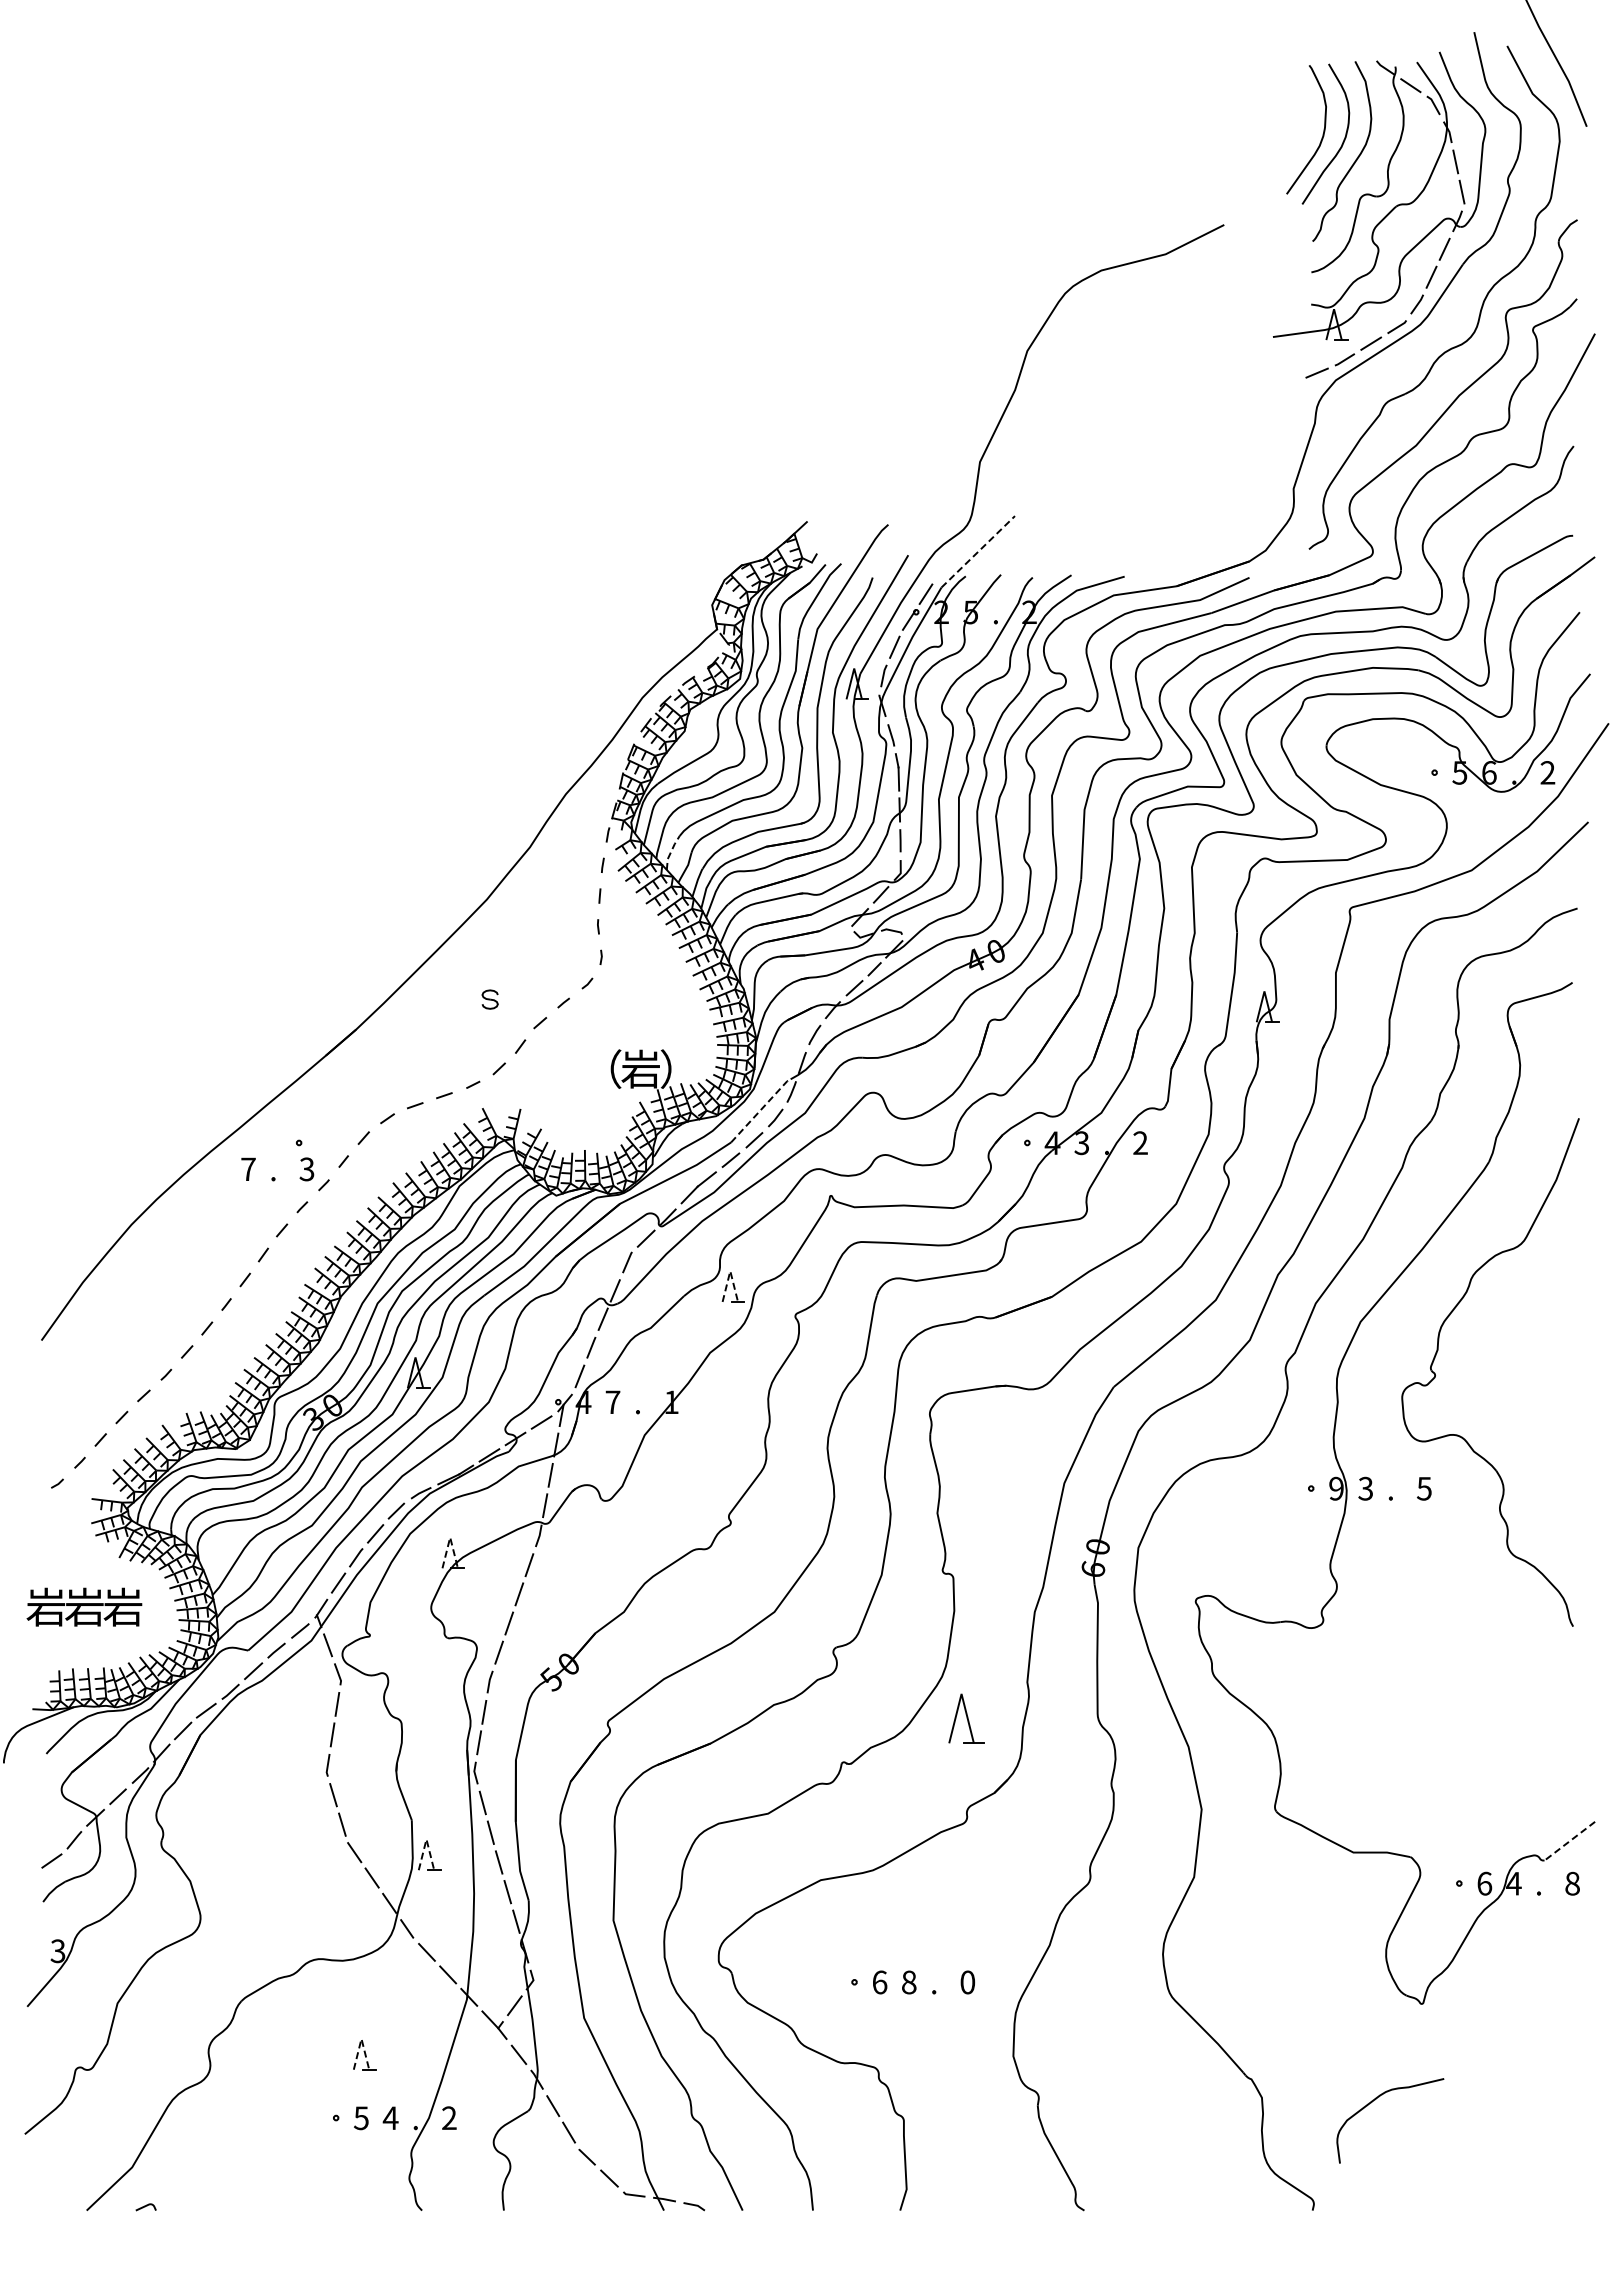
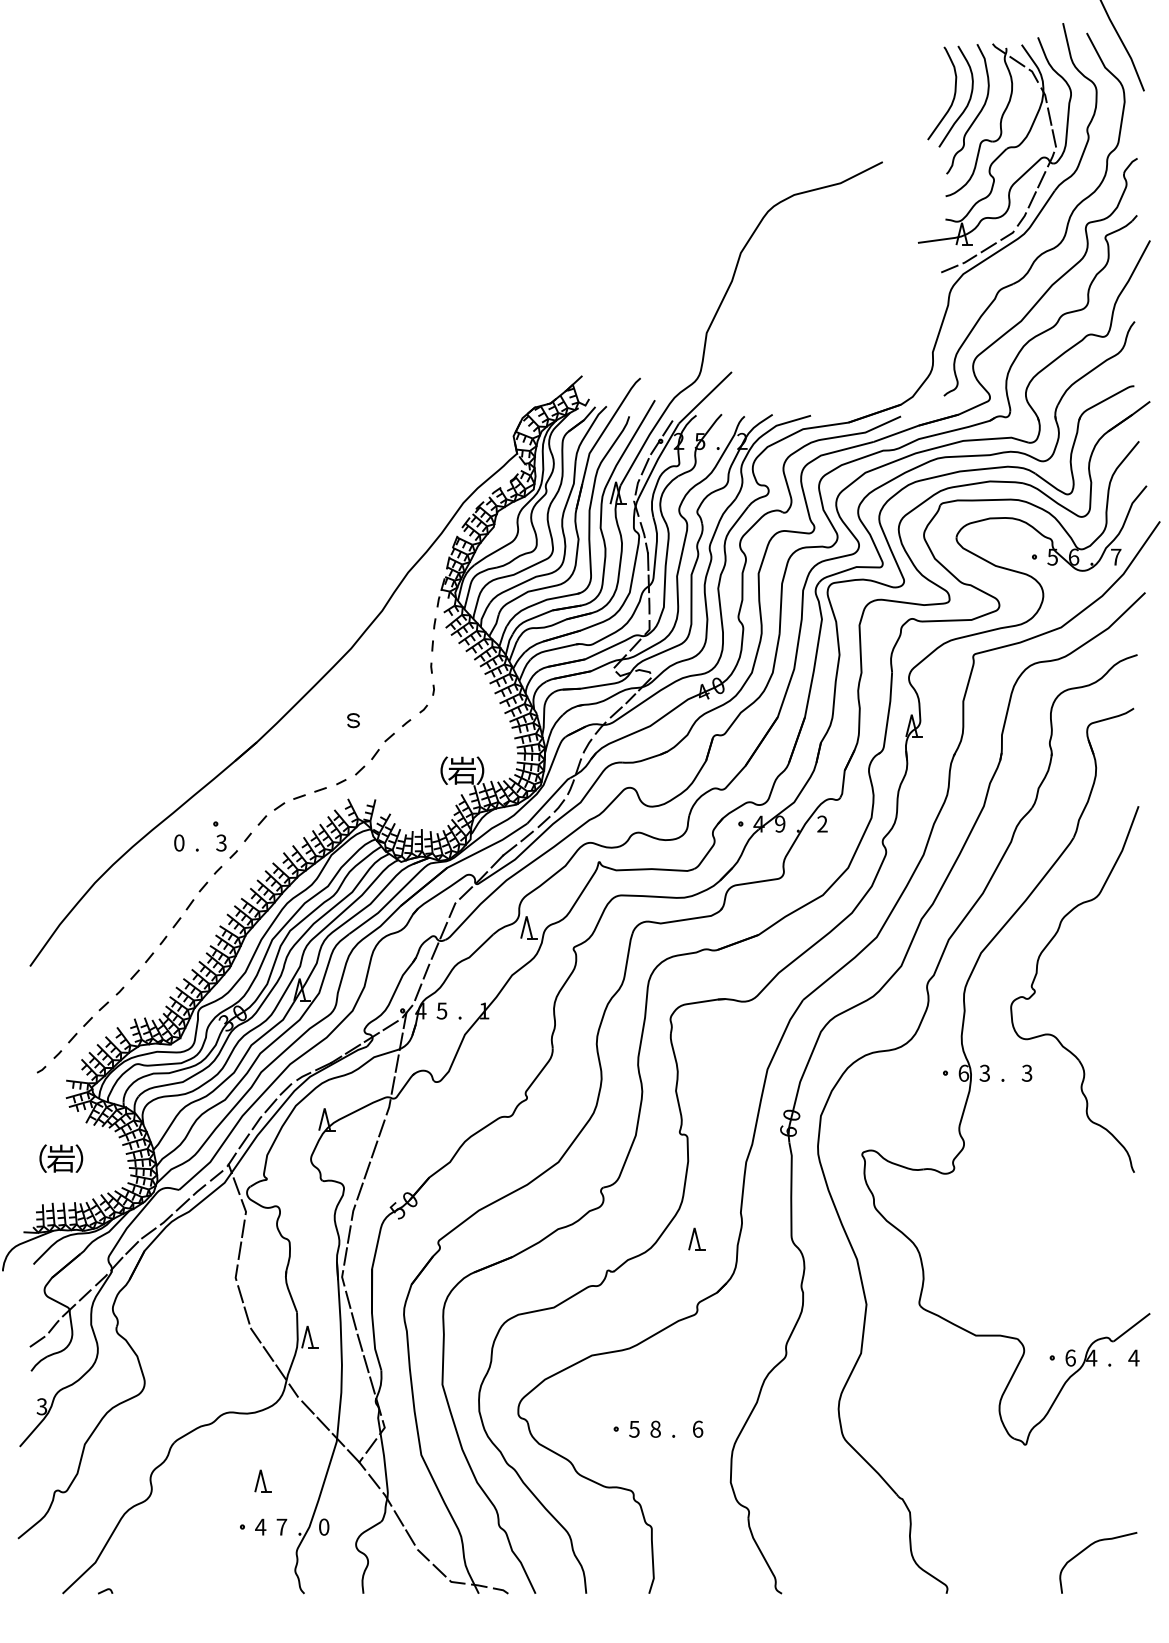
line: (978, 551) -> (705, 397), dashed -> solid
text: (1547, 772) -> (1115, 556), 2 -> 7
line: (671, 852) -> (484, 614), dashed -> solid
line: (761, 1109) -> (549, 799), dashed -> solid
text: (1081, 1143) -> (779, 824), 3 -> 9
text: (248, 1169) -> (179, 843), 7 -> 0
line: (730, 1271) -> (526, 916), dashed -> solid
text: (612, 1402) -> (441, 1011), 7 -> 5
text: (1336, 1488) -> (963, 1073), 9 -> 6
text: (1424, 1488) -> (1027, 1073), 5 -> 3
line: (450, 1537) -> (324, 1108), dashed -> solid
text: (45, 1606) -> (32, 1158), 岩 -> （
text: (122, 1606) -> (88, 1158), 岩 -> ）
part: (965, 1718) -> (696, 1238), size x0.62
line: (426, 1839) -> (307, 1326), dashed -> solid
line: (1568, 1842) -> (1131, 1328), dashed -> solid
text: (1572, 1883) -> (1133, 1357), 8 -> 4
text: (879, 1982) -> (634, 1429), 6 -> 5
text: (967, 1982) -> (697, 1429), 0 -> 6
line: (361, 2038) -> (260, 1469), dashed -> solid
curve: (1375, 2100) -> (1087, 1548), moved
text: (390, 2117) -> (281, 1526), 4 -> 7
text: (361, 2118) -> (260, 1527), 5 -> 4
text: (449, 2118) -> (324, 1527), 2 -> 0

